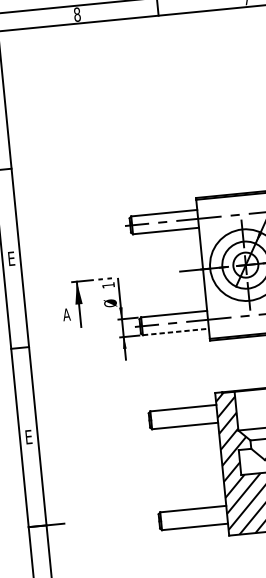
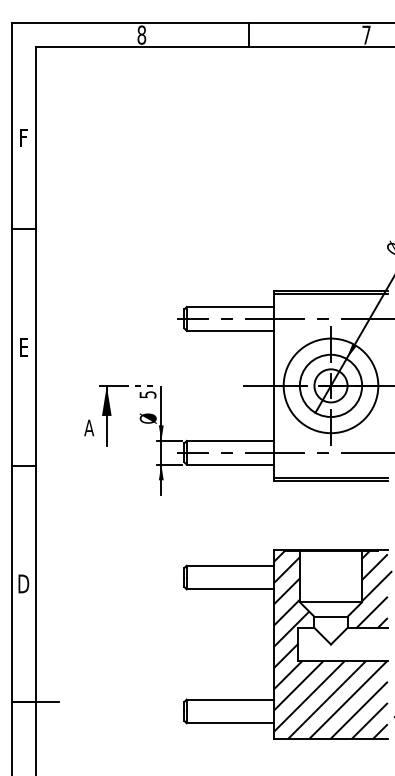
text: (108, 285) -> (147, 394), 1 -> 5
line: (175, 331) -> (230, 464), dashed -> solid
text: (28, 436) -> (23, 583), E -> D

